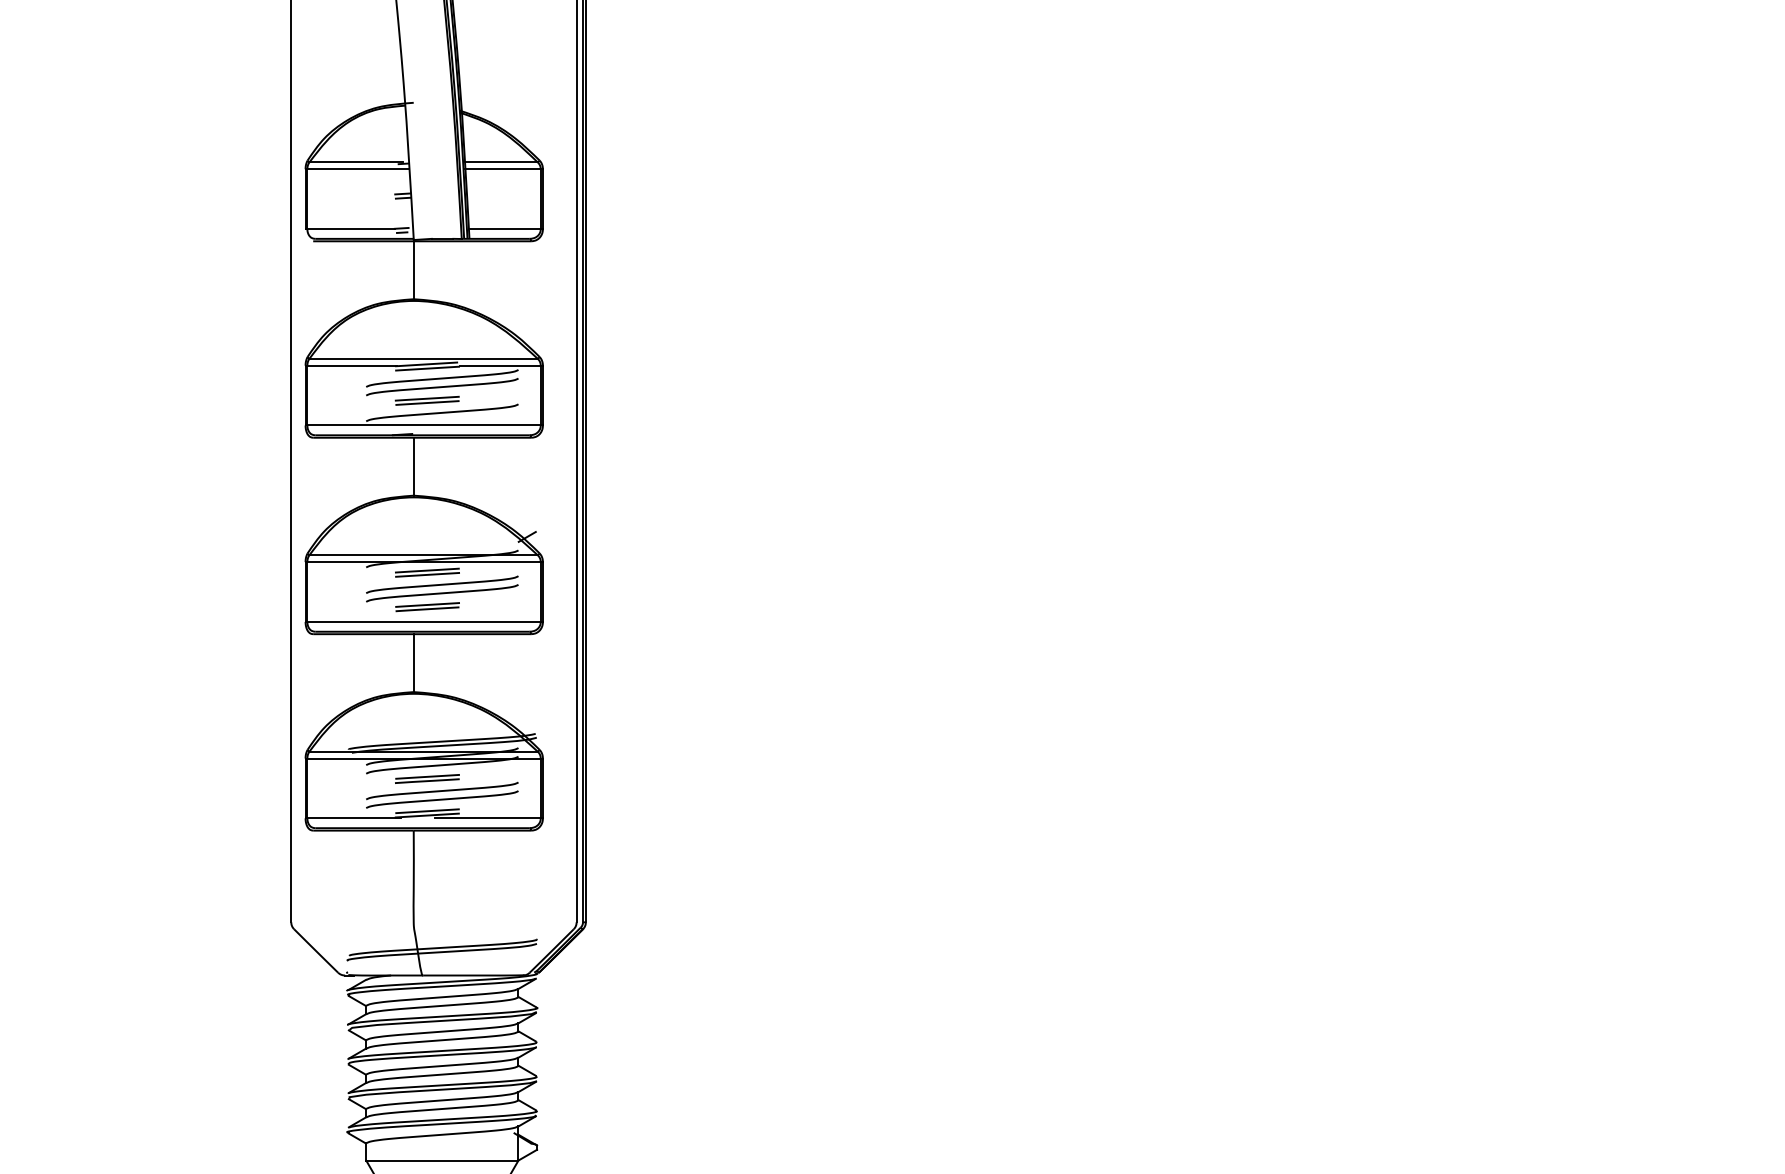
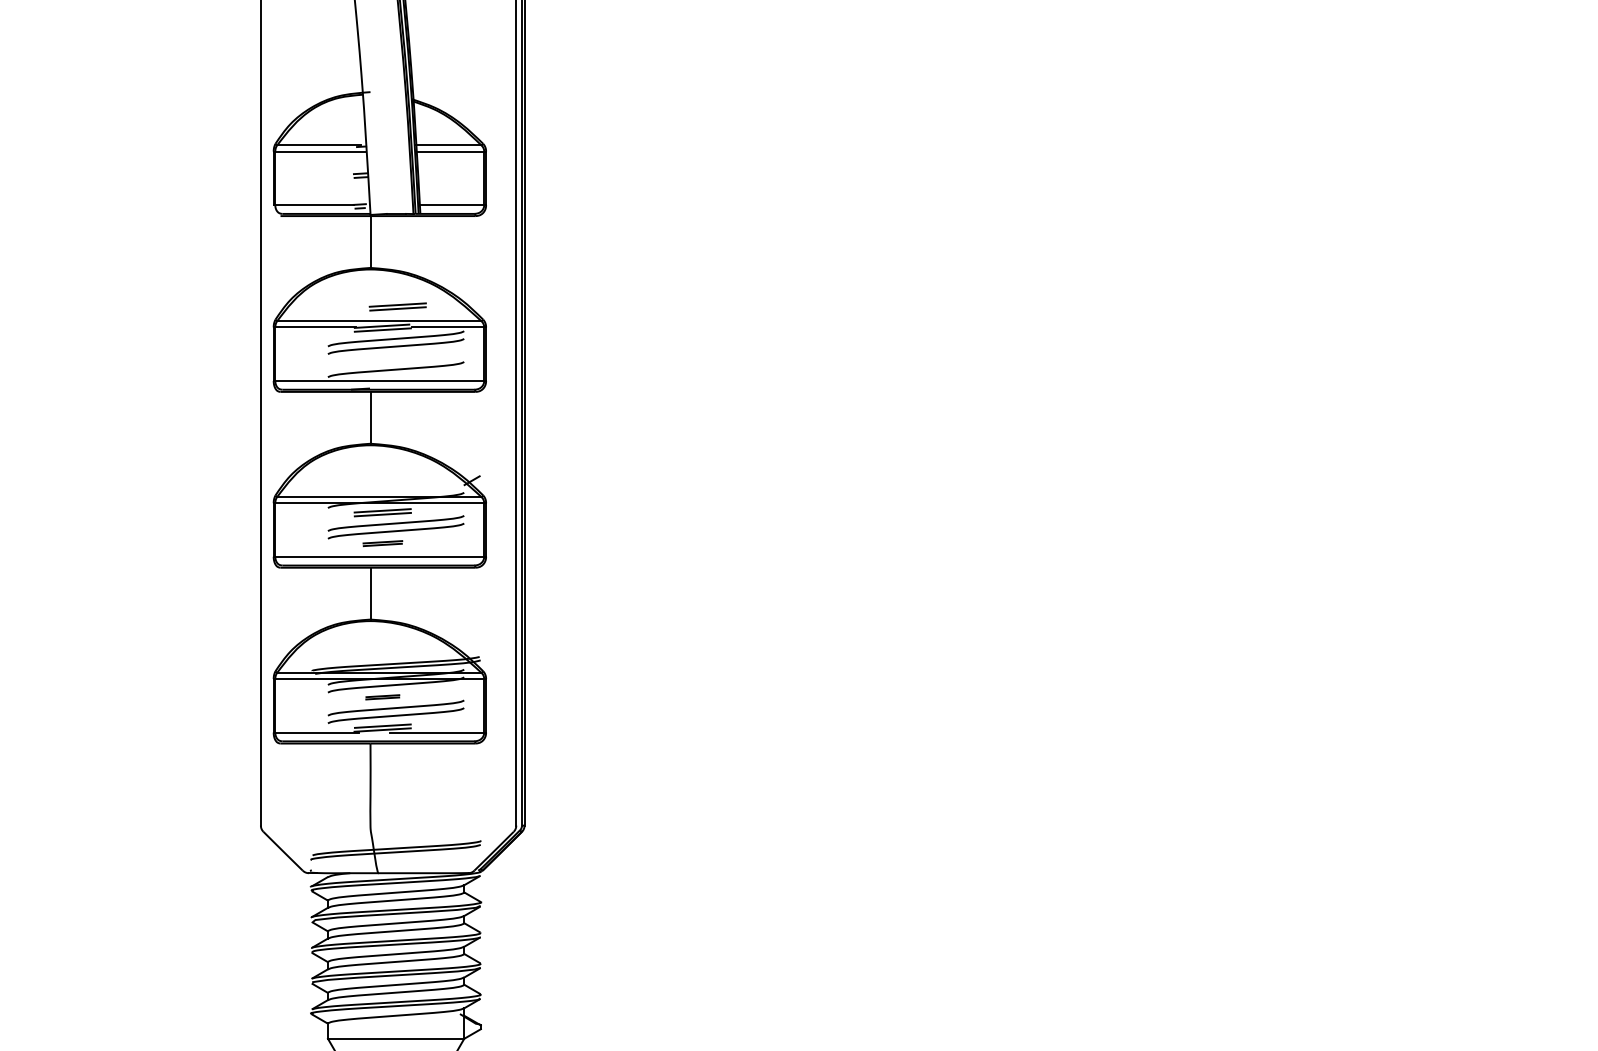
part: (426, 400) -> (397, 306), moved
part: (427, 607) -> (382, 543), size x0.7
part: (427, 778) -> (382, 696), size x0.6

